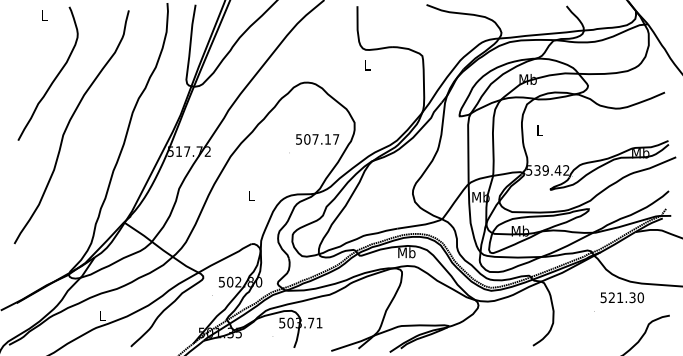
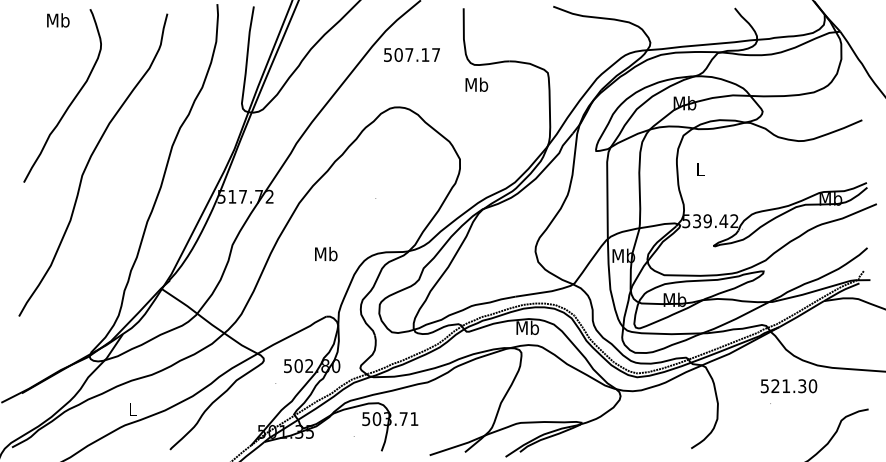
text: (44, 15) -> (58, 20), L -> Mb
text: (367, 64) -> (476, 84), L -> Mb
text: (317, 139) -> (411, 54), moved
text: (251, 195) -> (326, 253), L -> Mb
text: (621, 297) -> (788, 386), moved

